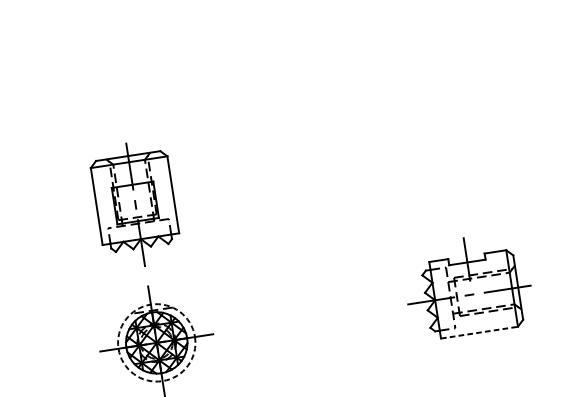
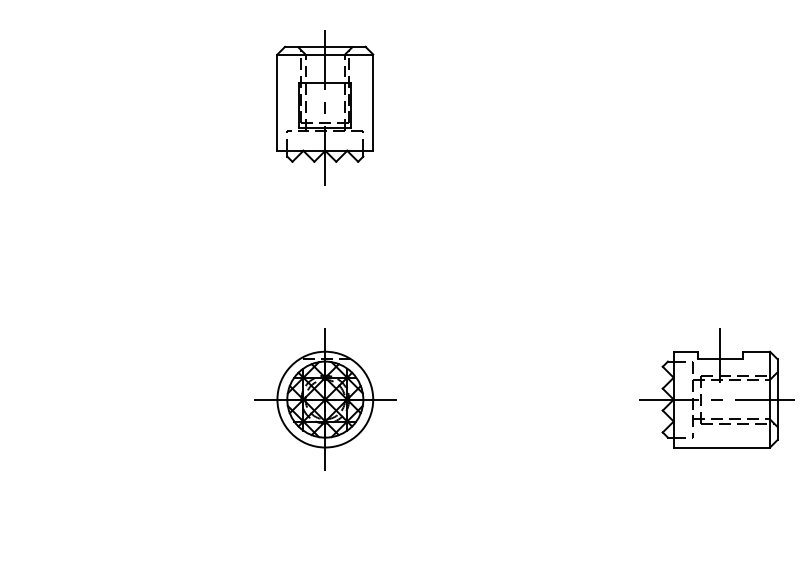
part: (135, 204) -> (325, 107), moved
line: (479, 332) -> (722, 447), dashed -> solid
circle: (156, 342) -> (325, 399), dashed -> solid

